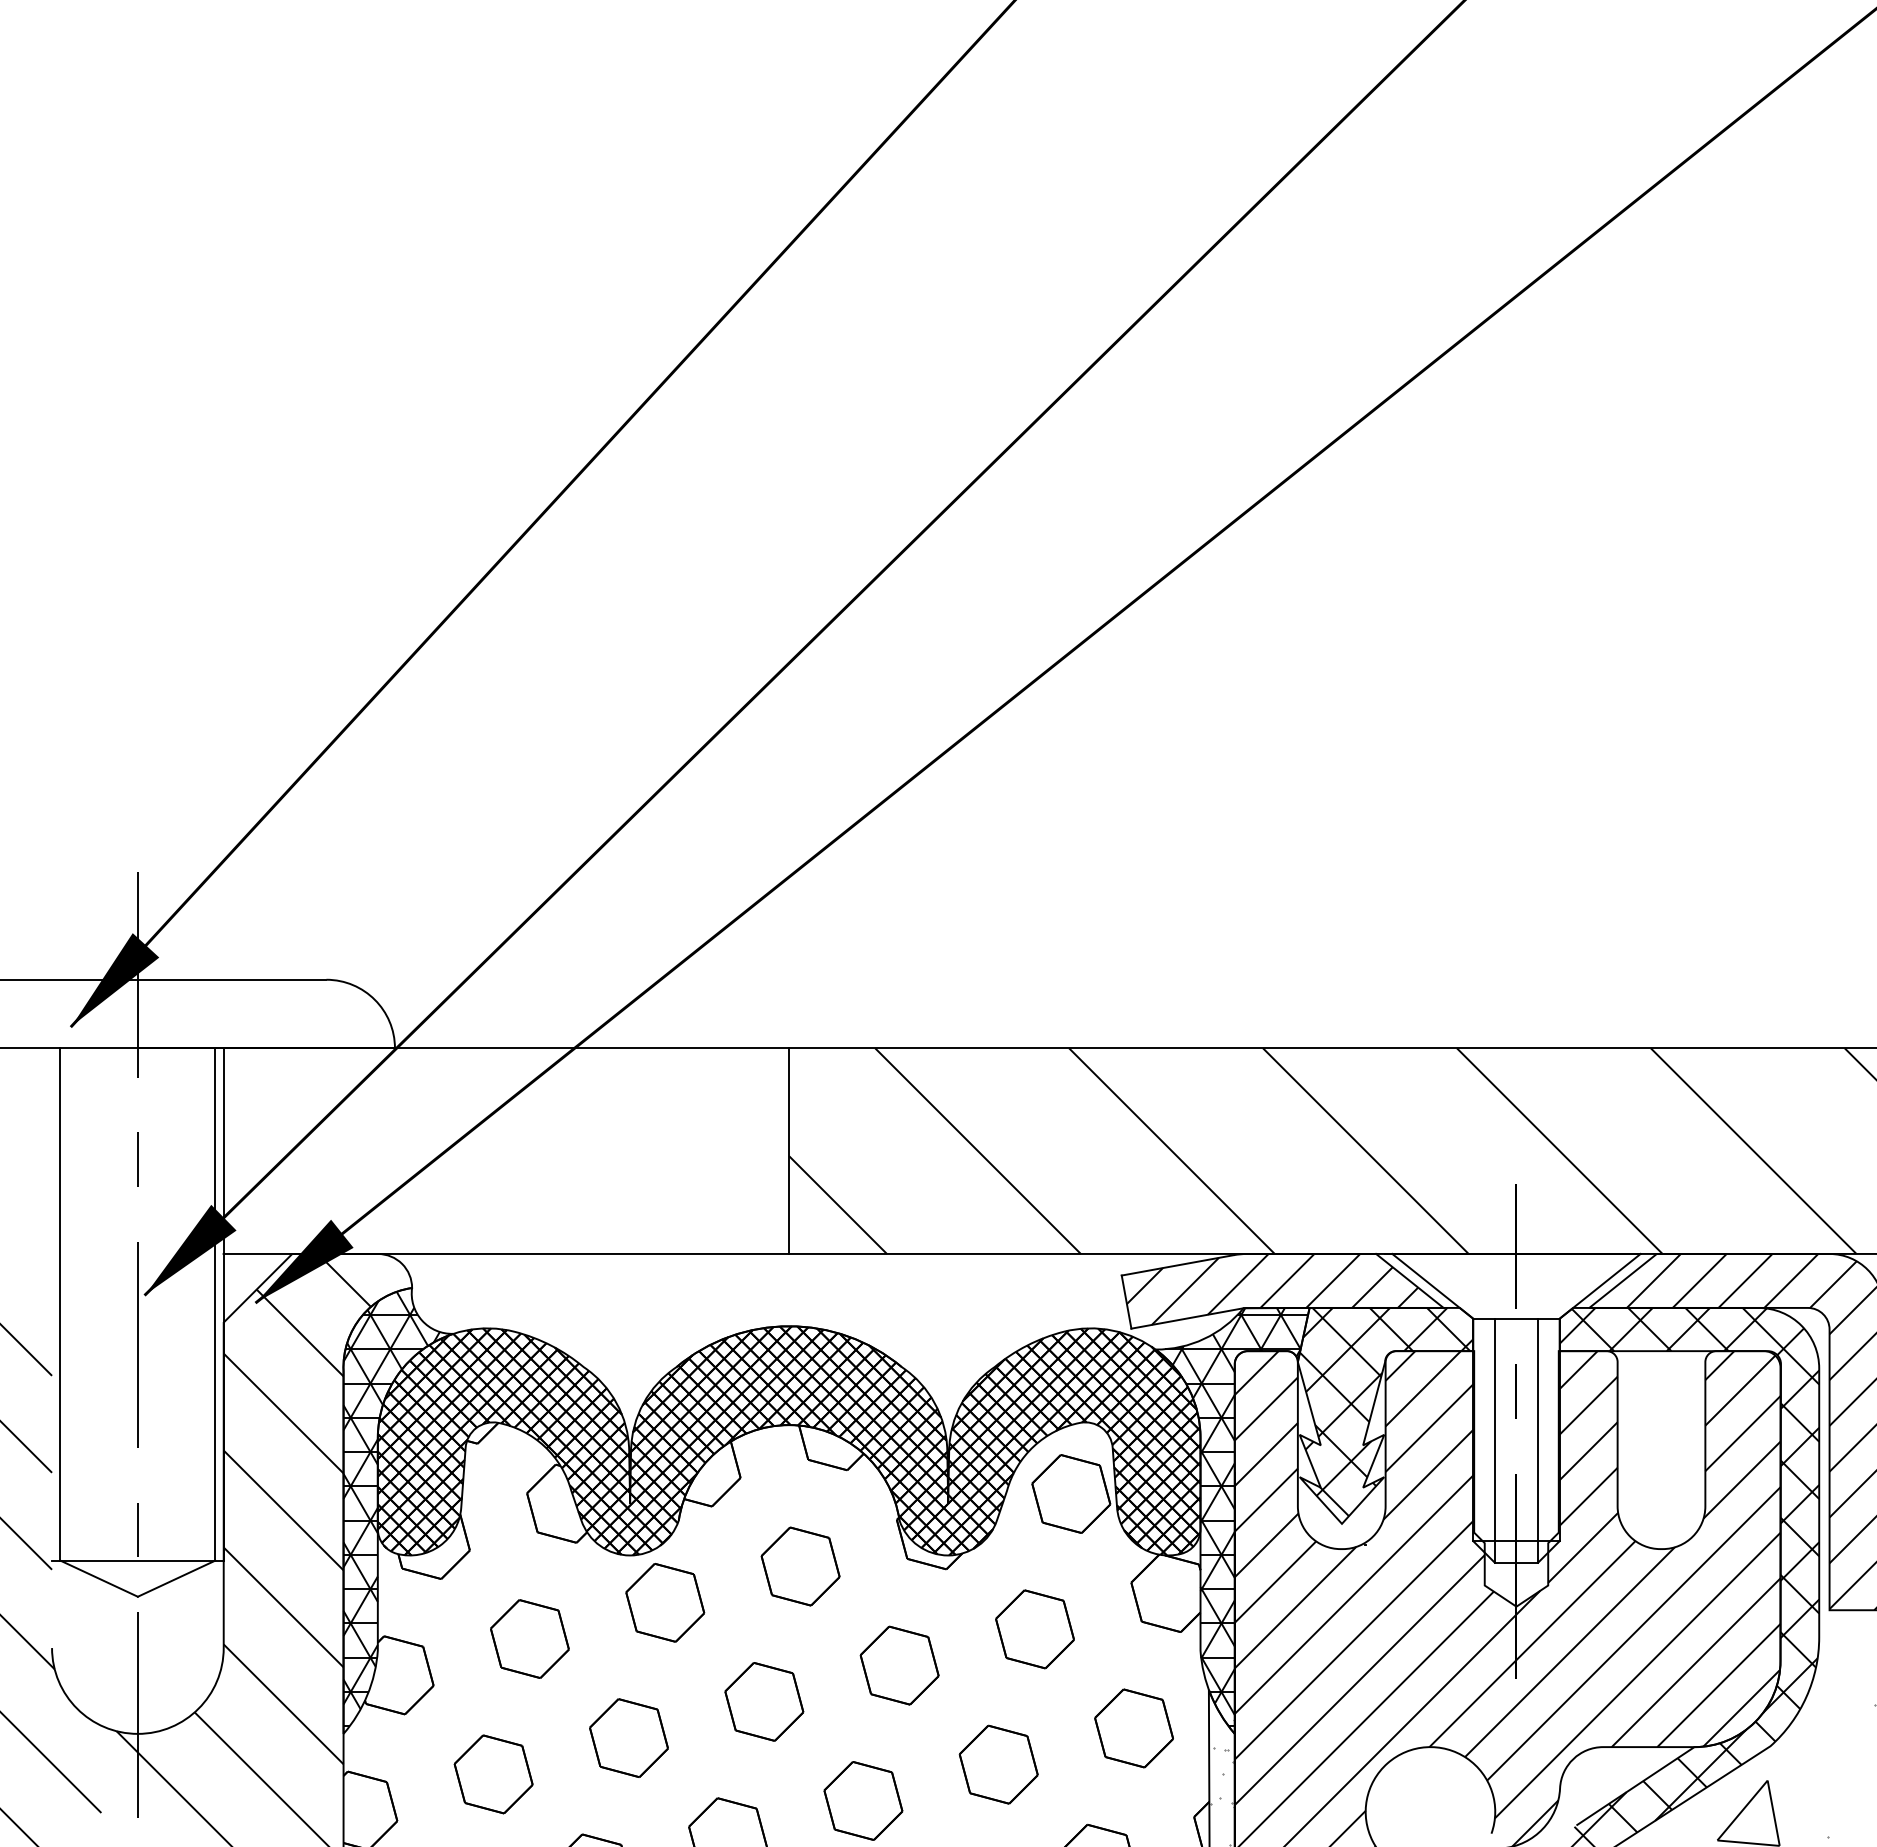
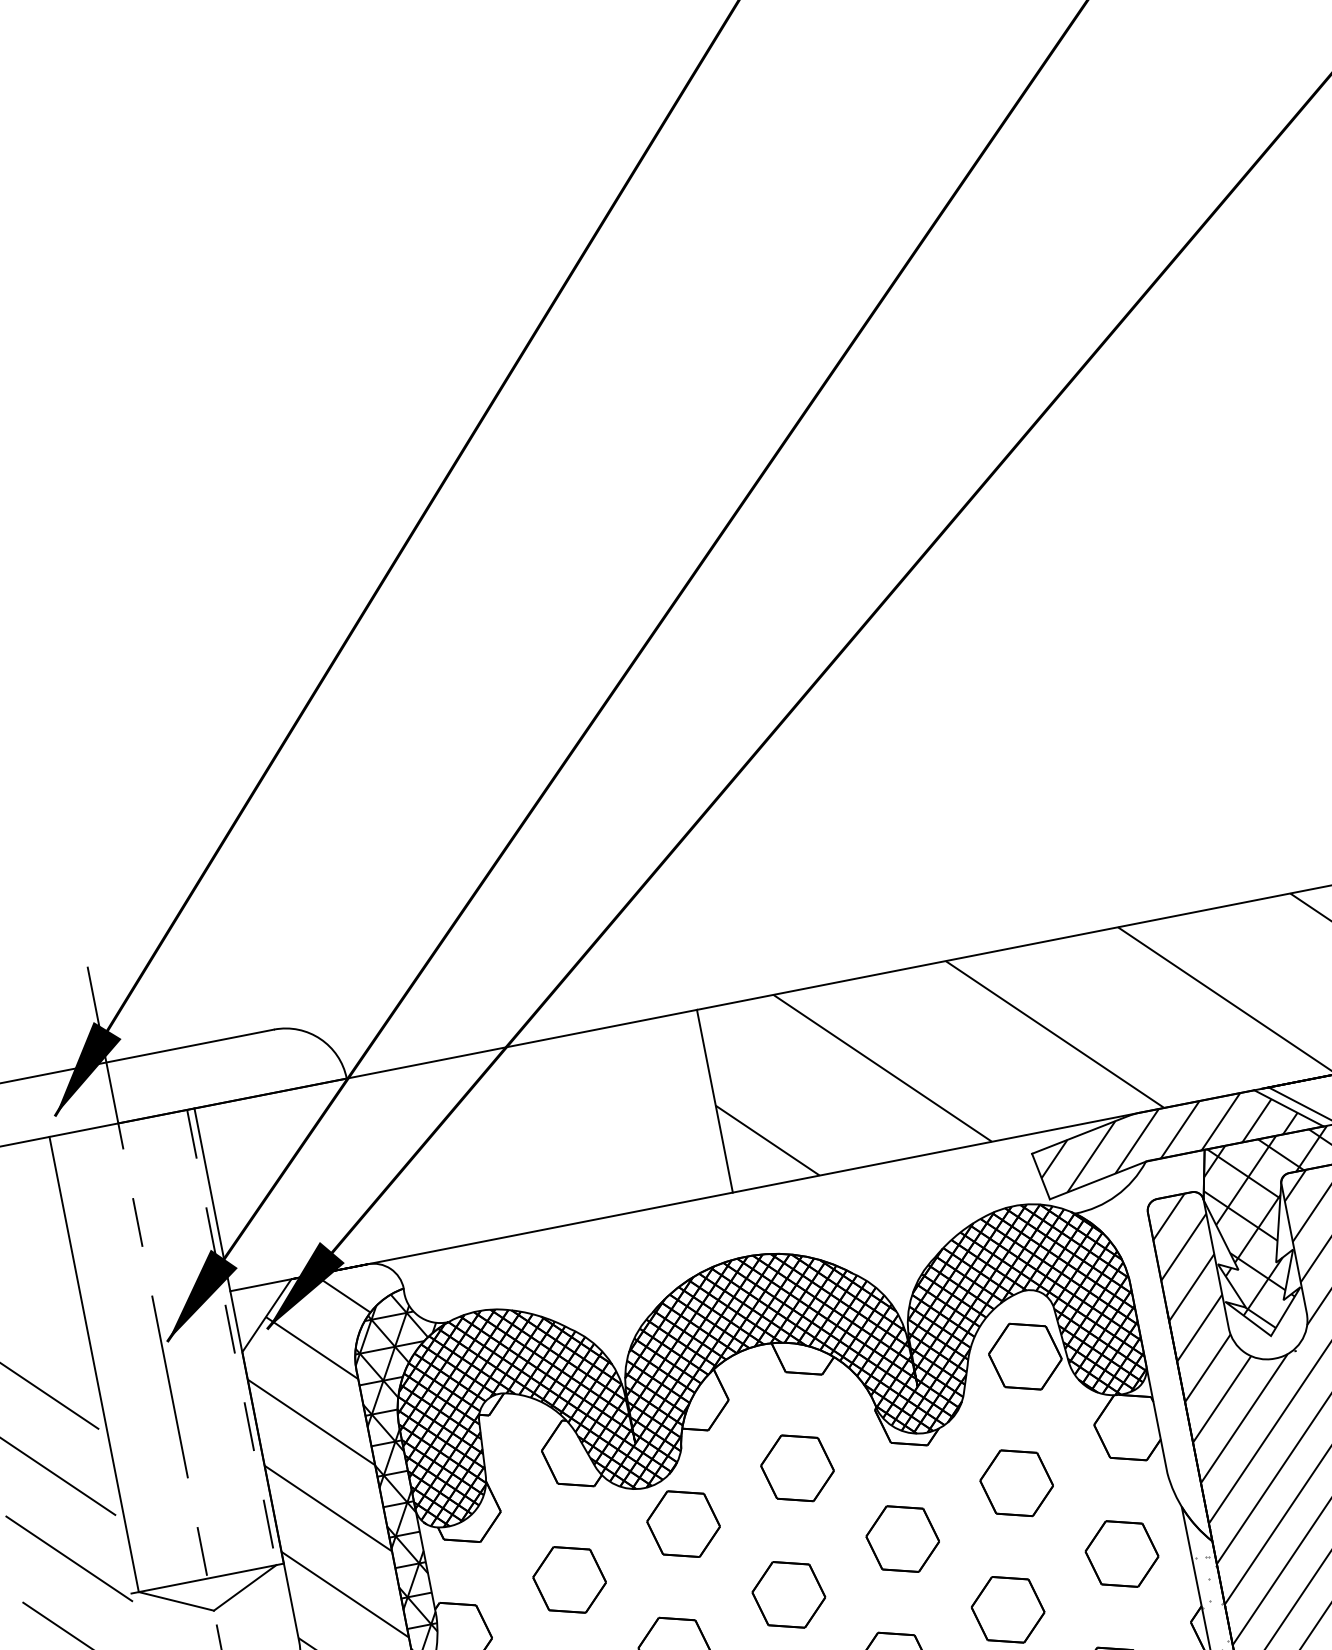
line: (215, 1304) -> (231, 1337), solid -> dashed
hatch: (1236, 1517) -> (1176, 1348), removed

